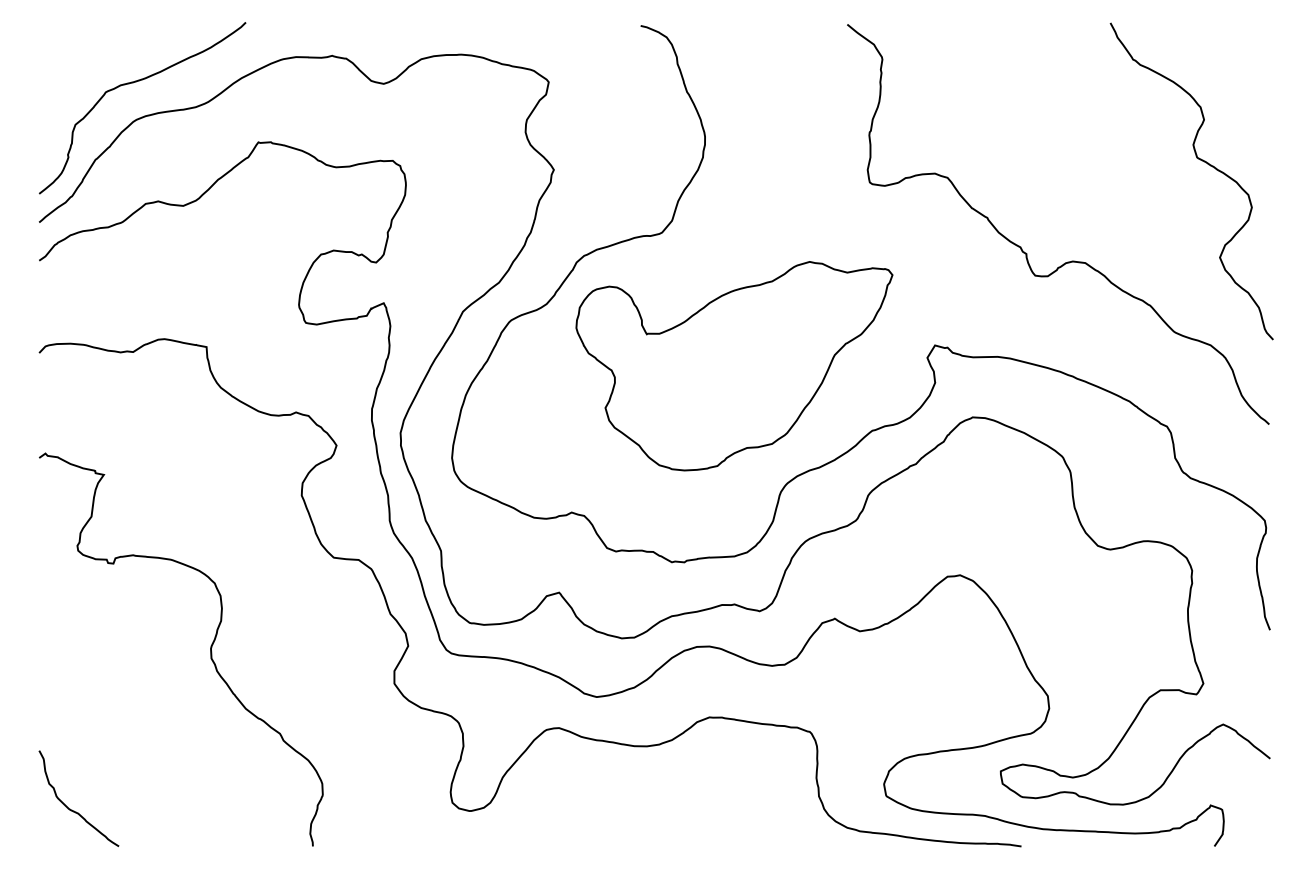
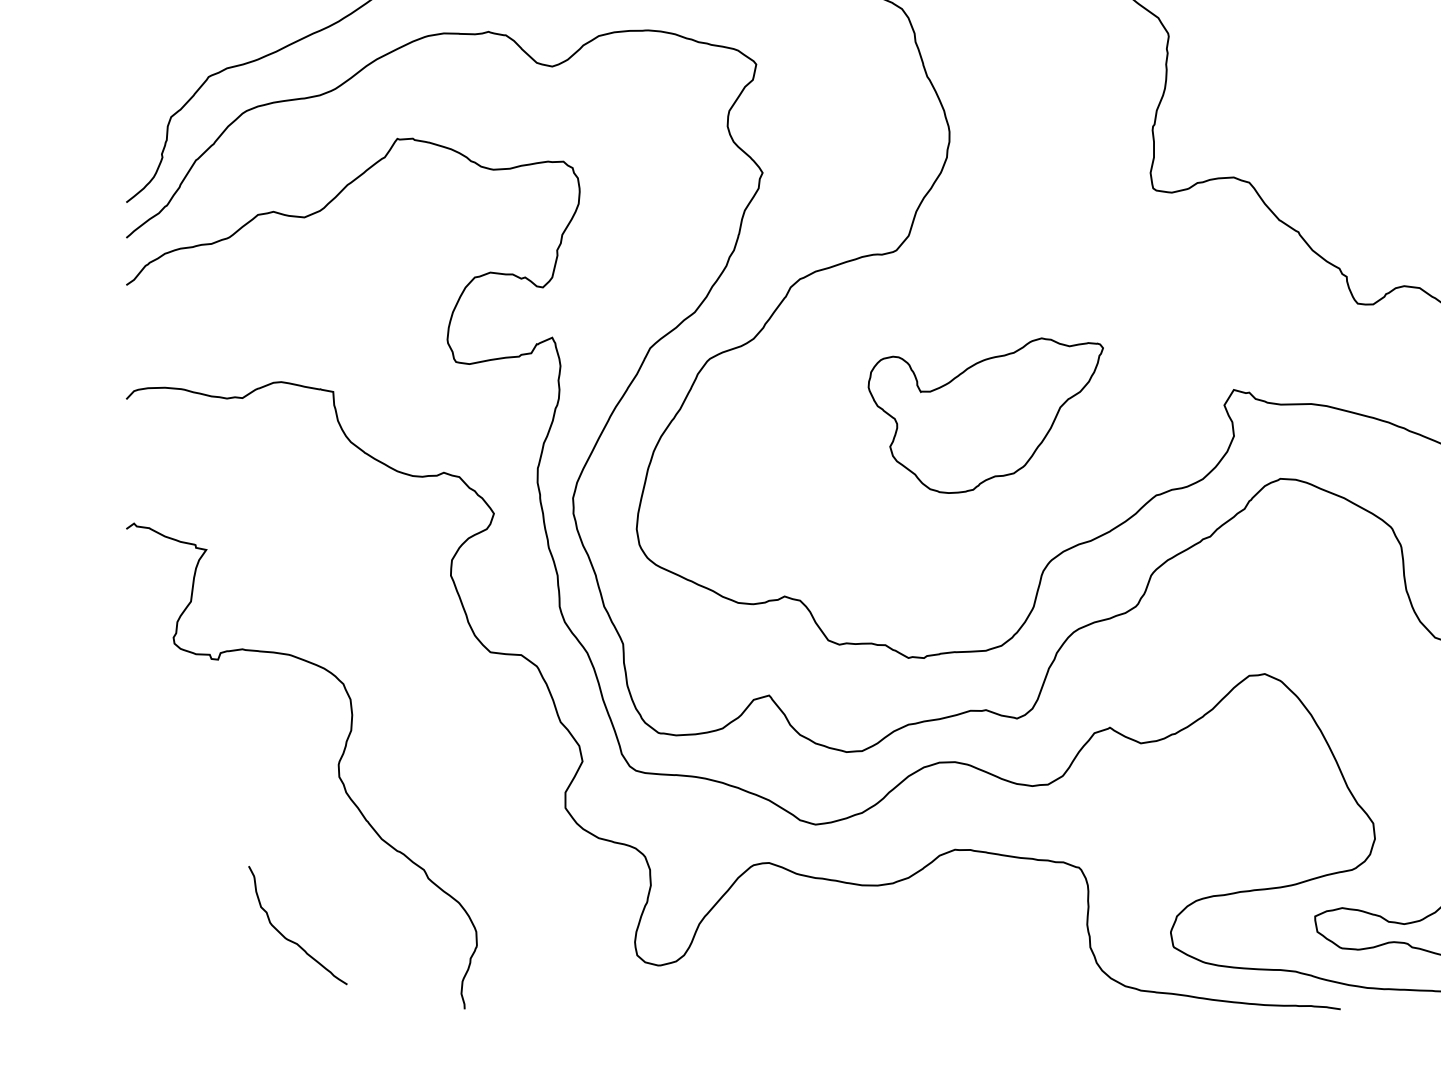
part: (734, 366) -> (985, 415), size x0.6
curve: (72, 809) -> (289, 938), moved

